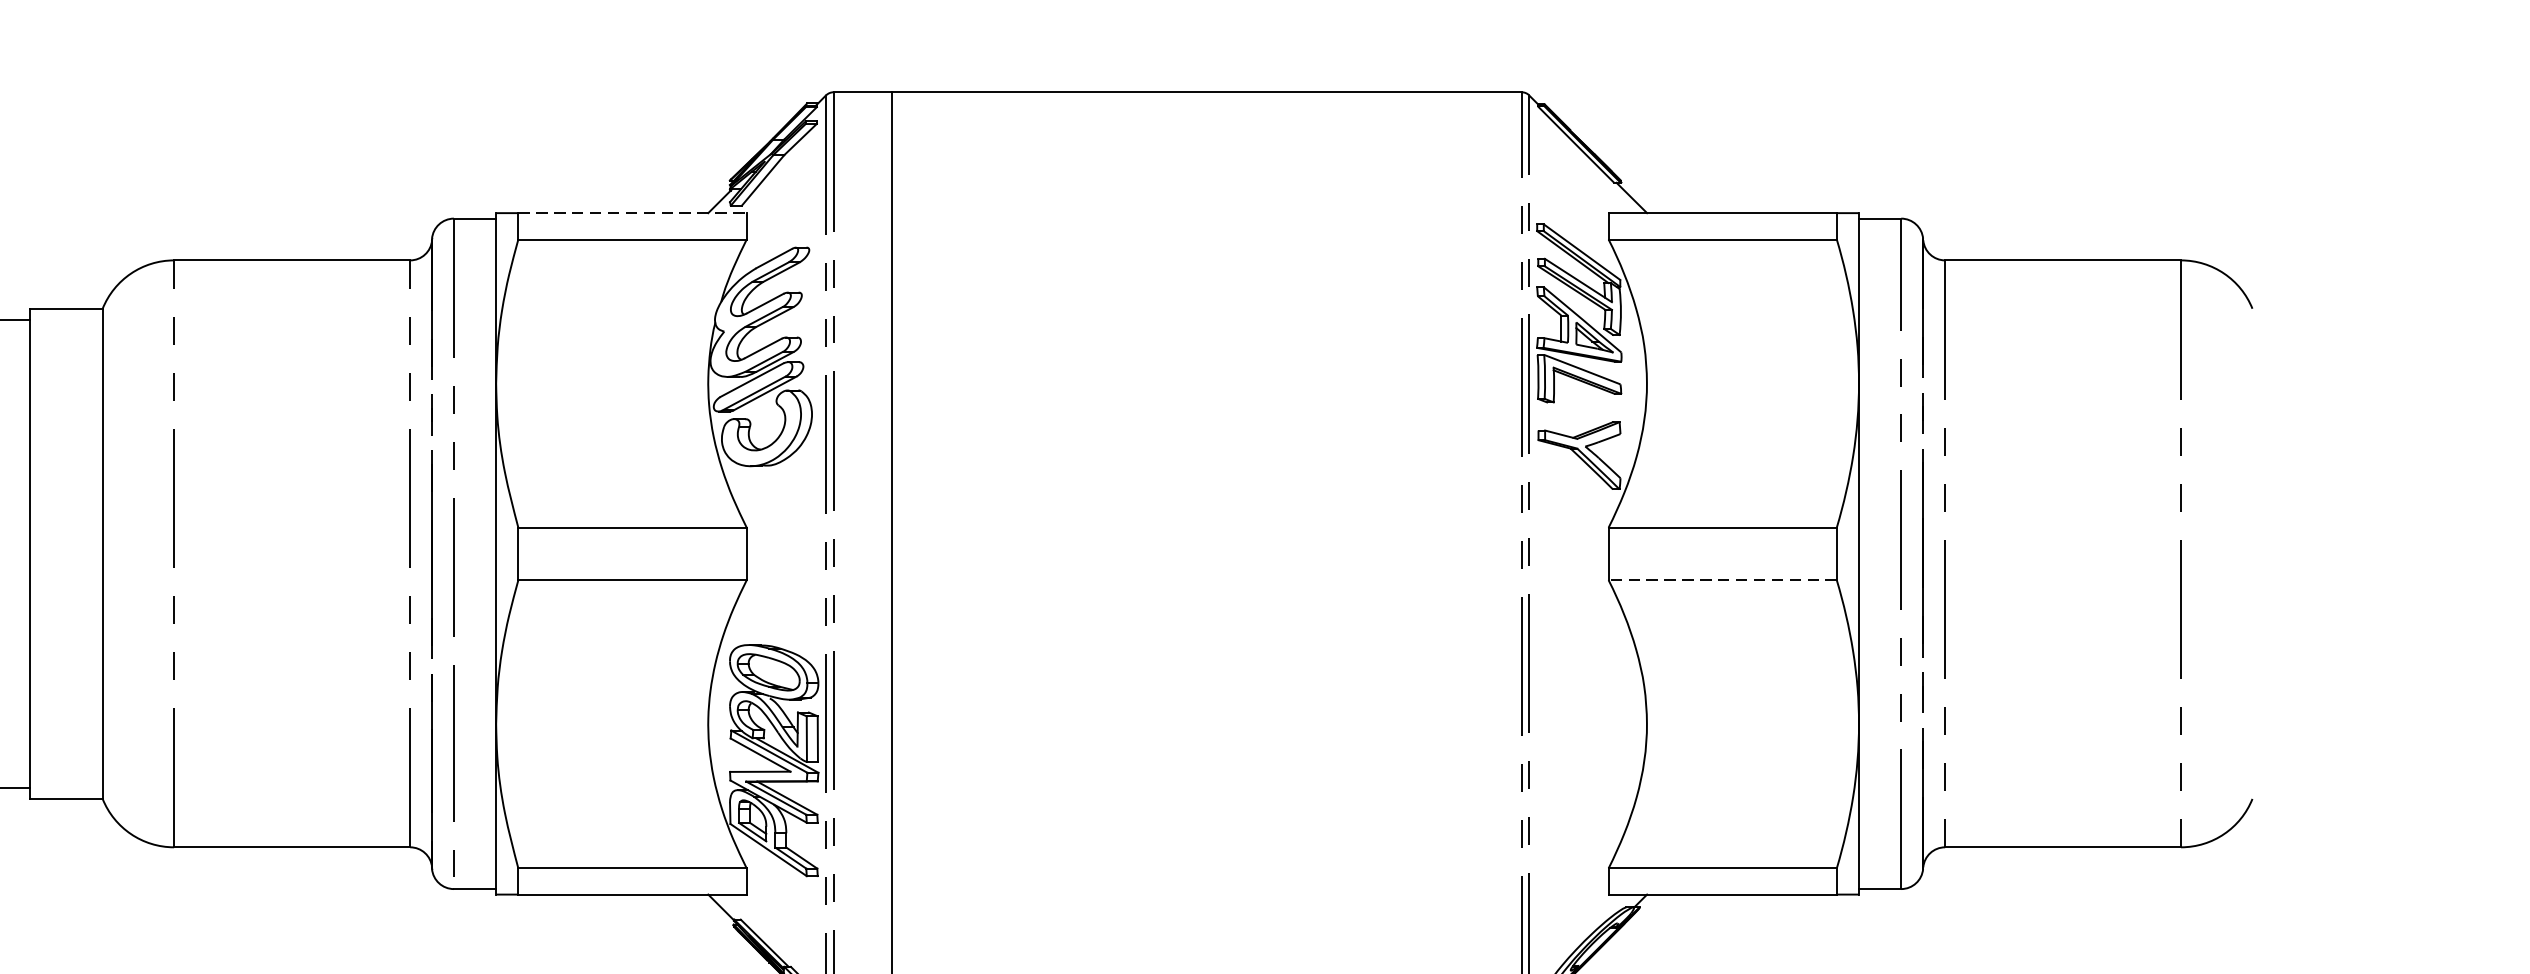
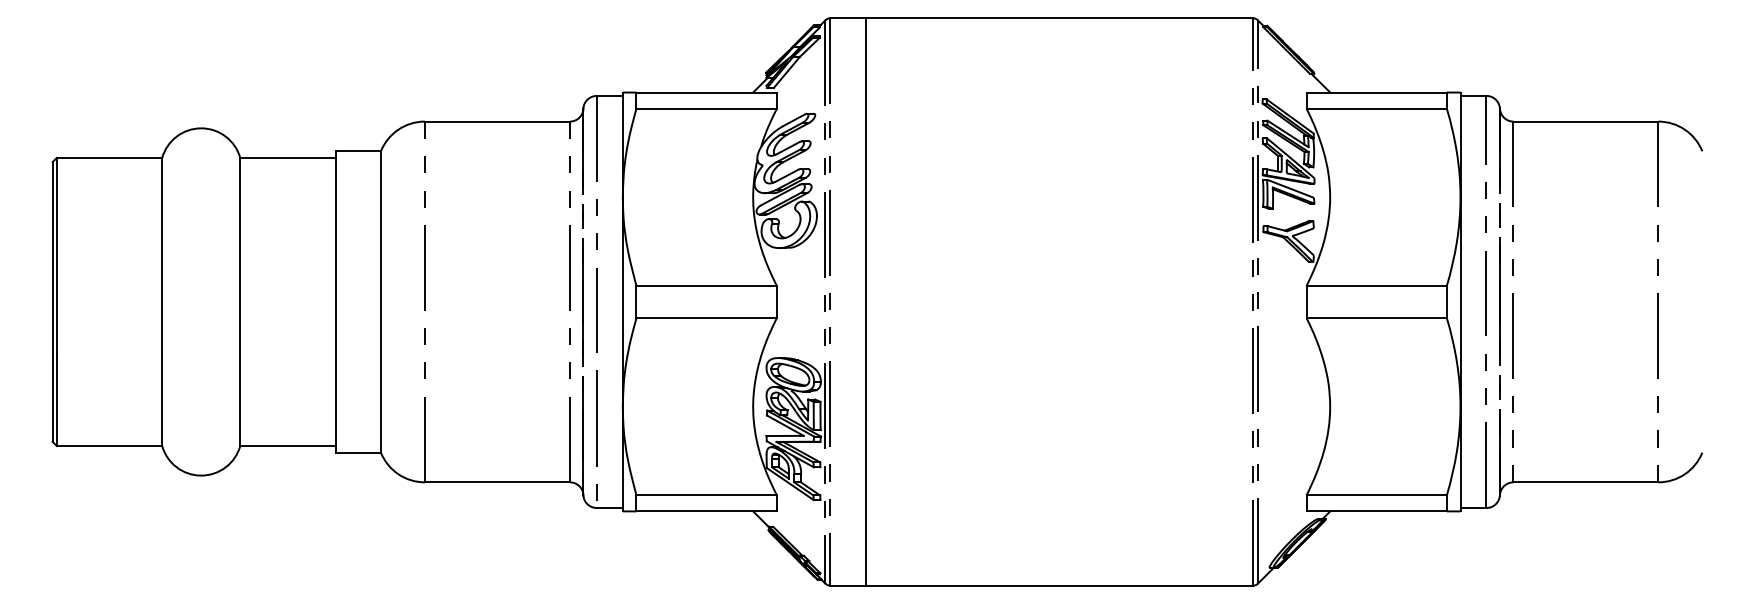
line: (633, 213) -> (707, 92), dashed -> solid
line: (1722, 580) -> (1376, 318), dashed -> solid

